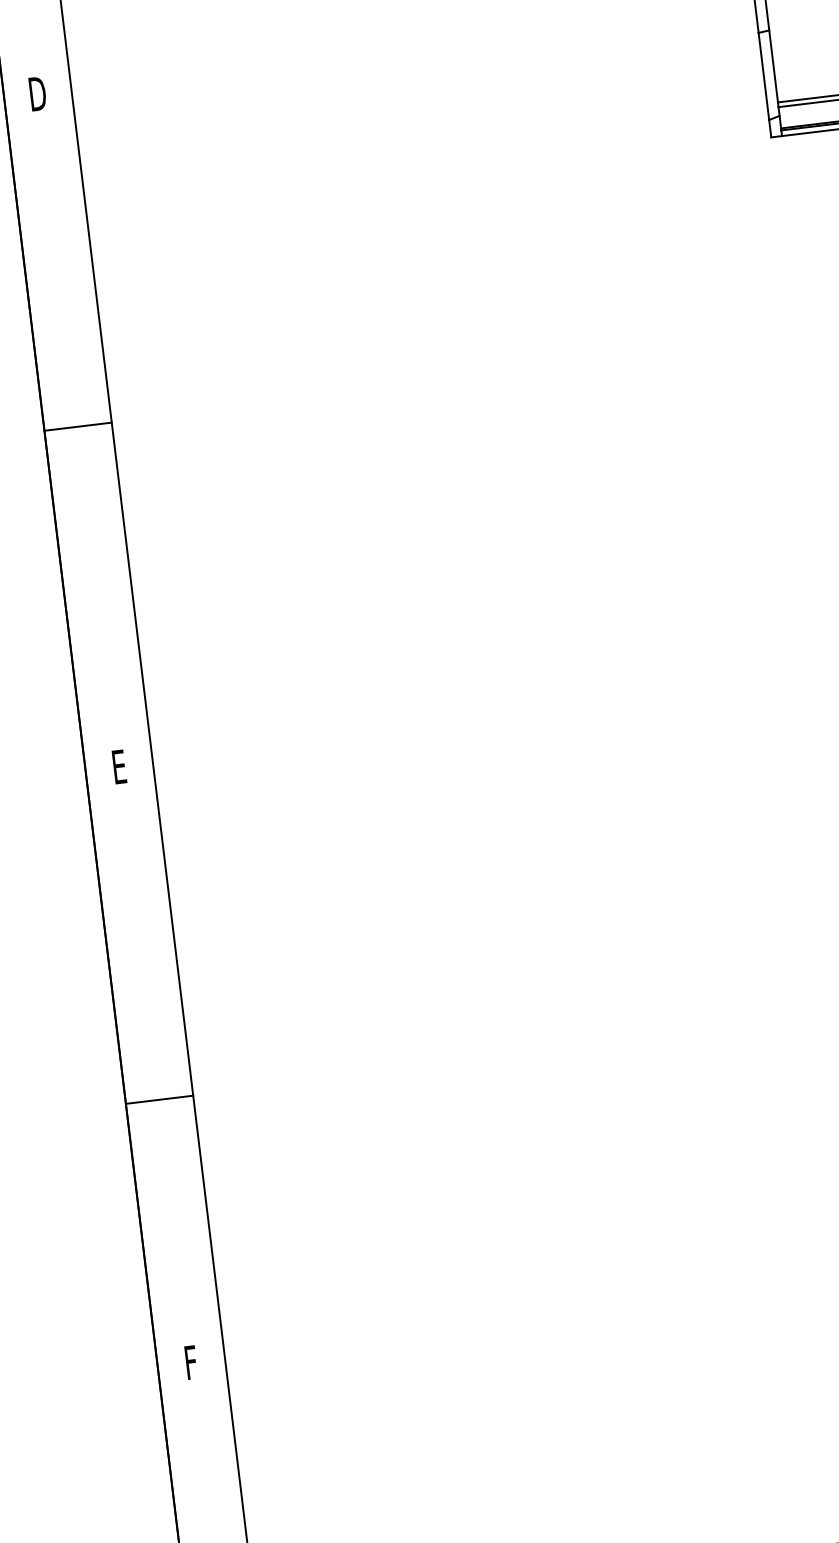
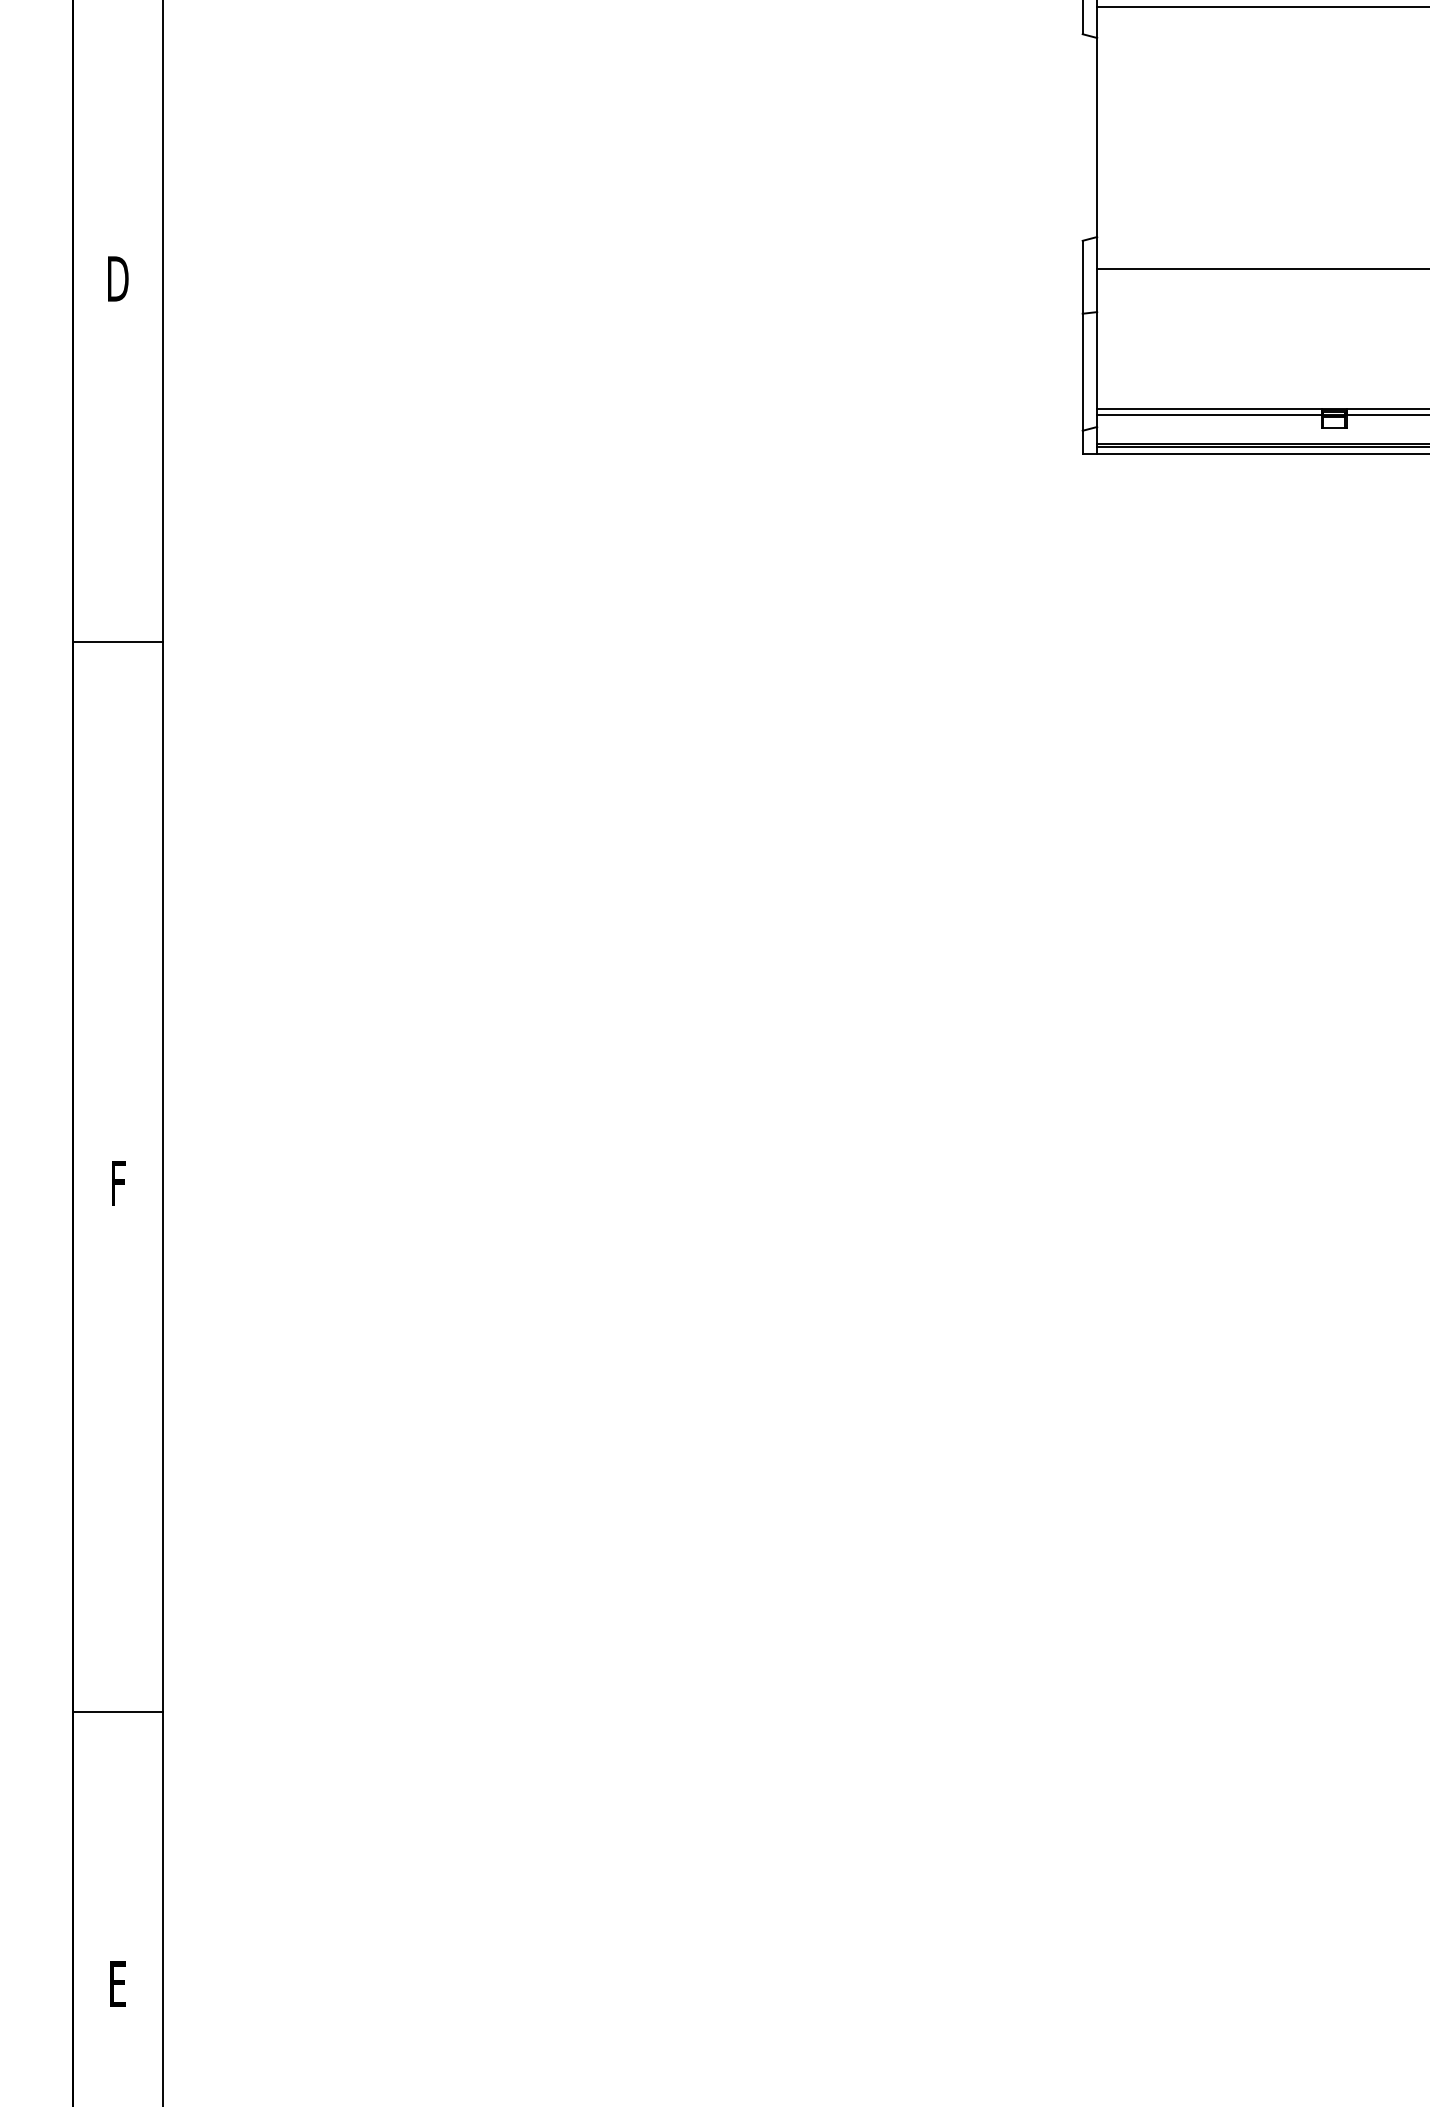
line: (77, 426) -> (117, 642), moved
text: (119, 766) -> (118, 1183), E -> F
line: (159, 1099) -> (117, 1711), moved
text: (190, 1362) -> (117, 1983), F -> E

